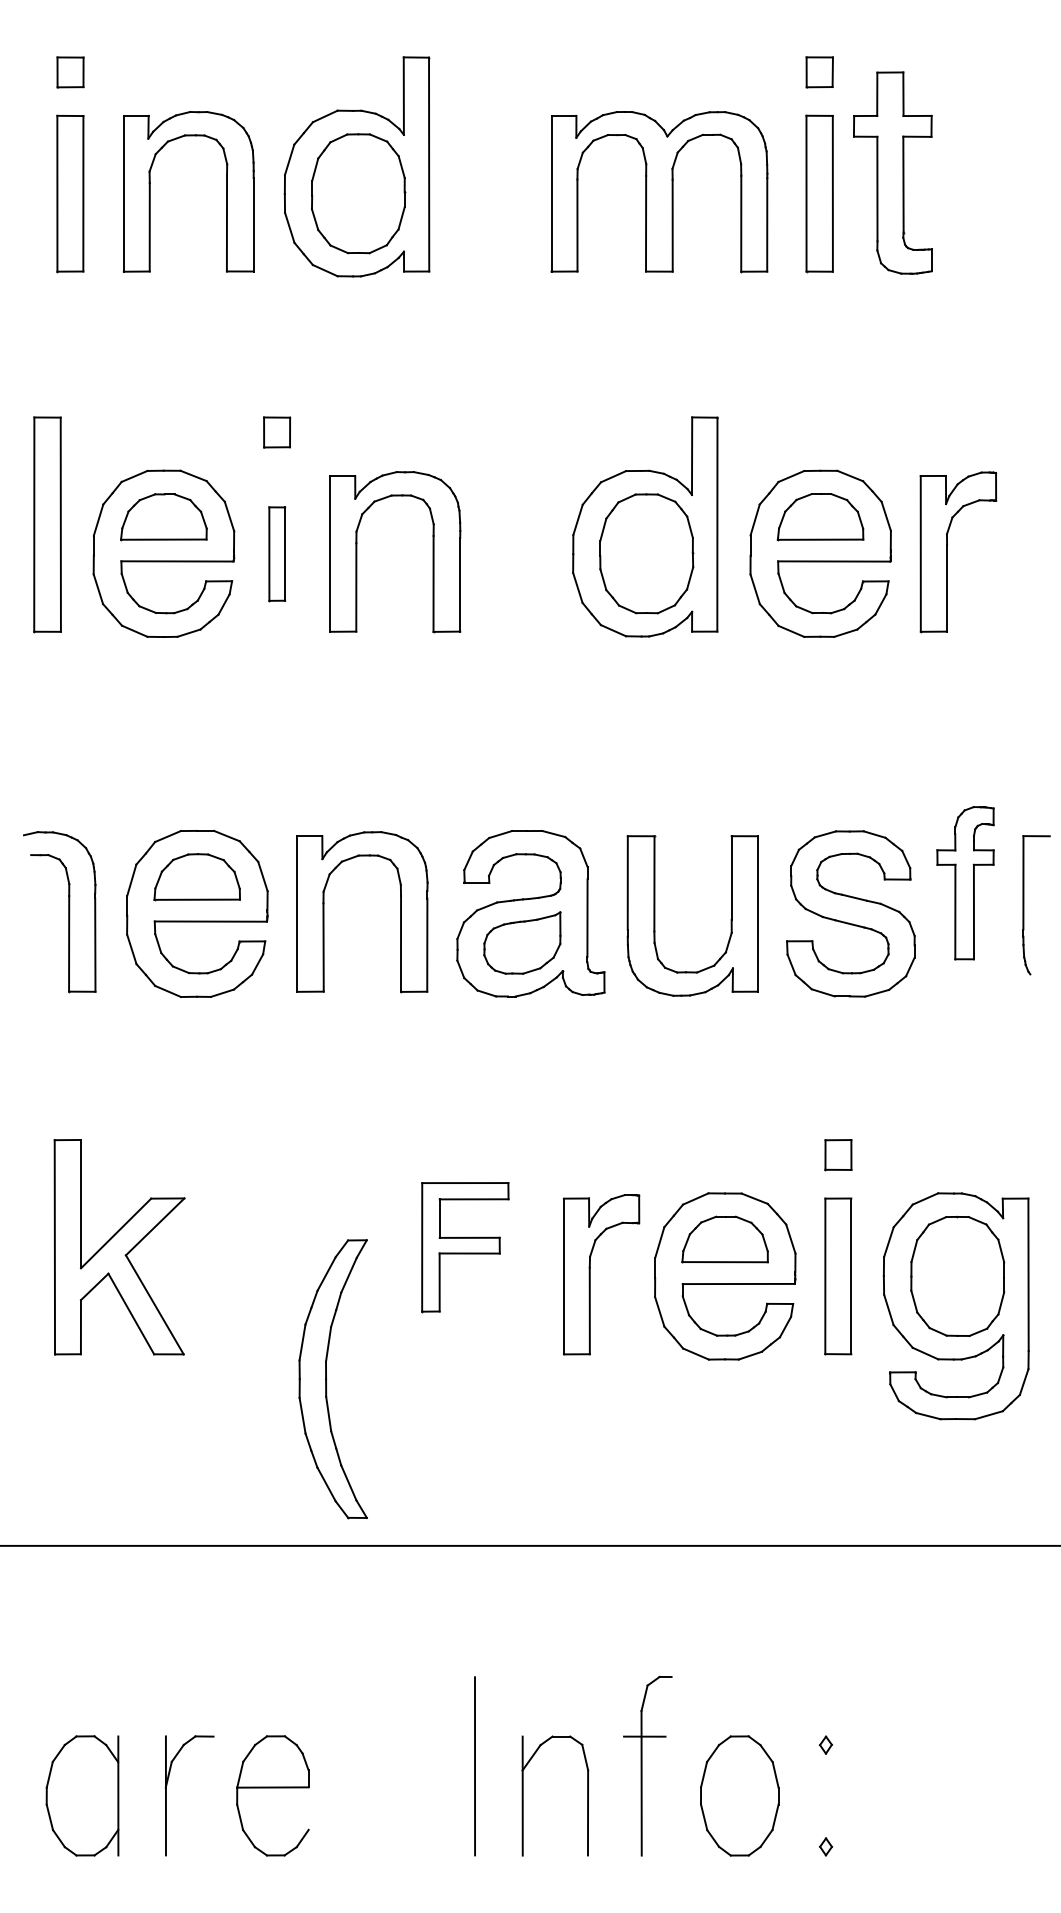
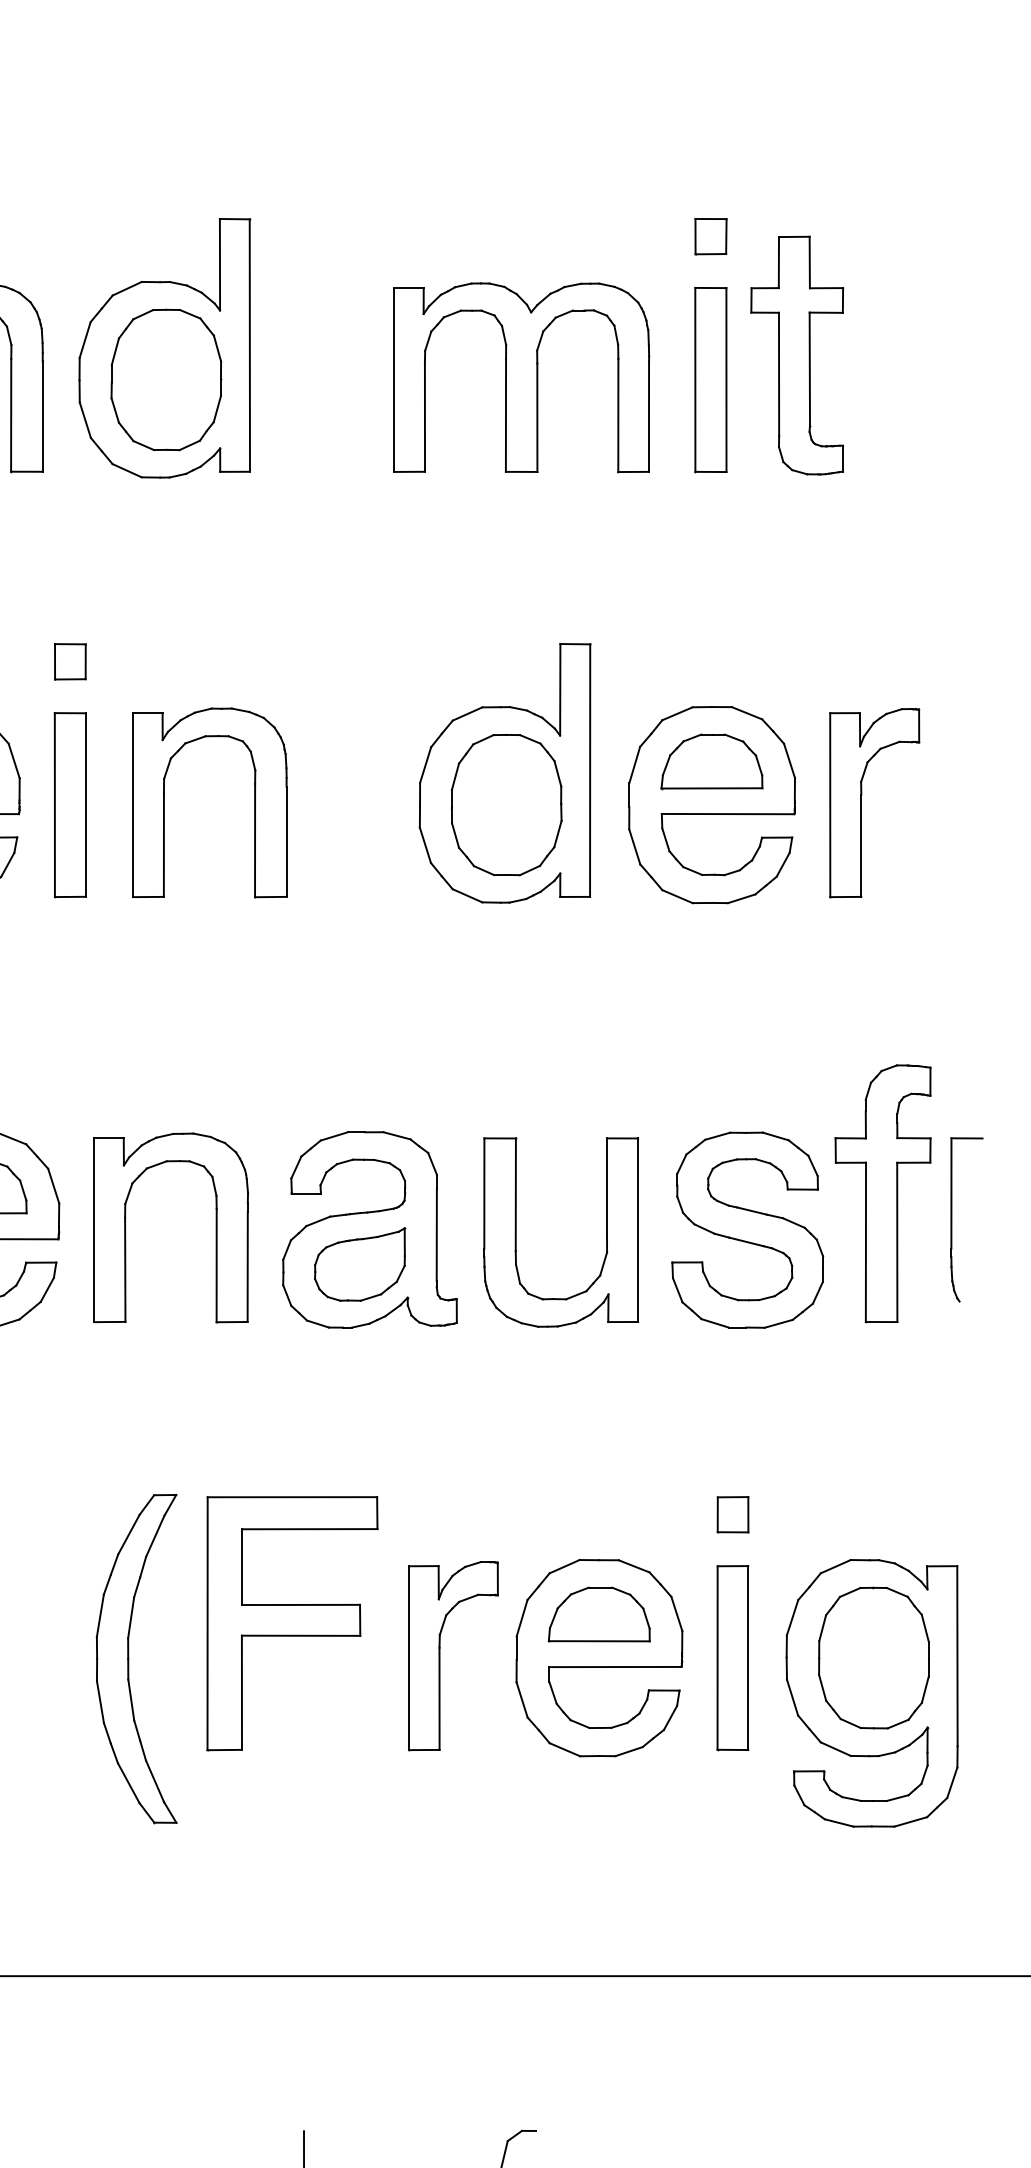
part: (277, 554) -> (70, 805), size x1.67
part: (965, 883) -> (883, 1194), size x1.43
part: (465, 1247) -> (292, 1623), size x1.67
part: (332, 1379) -> (135, 1659), moved

